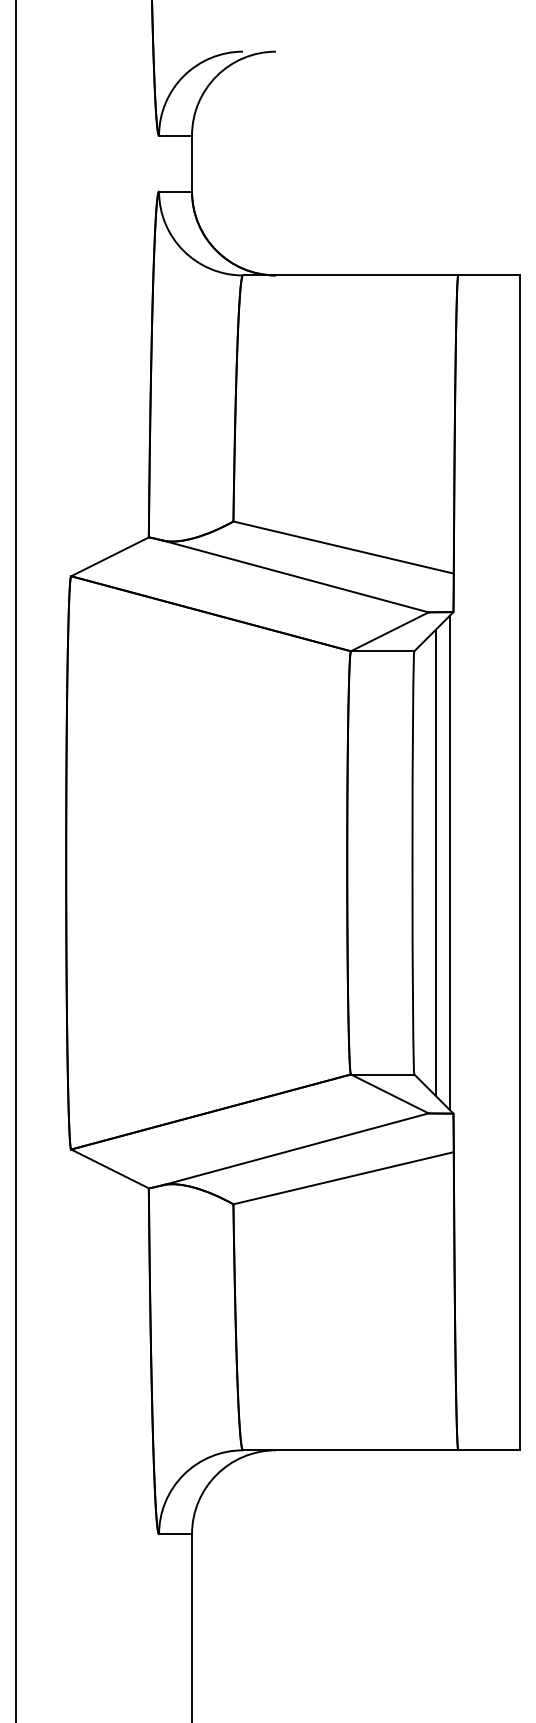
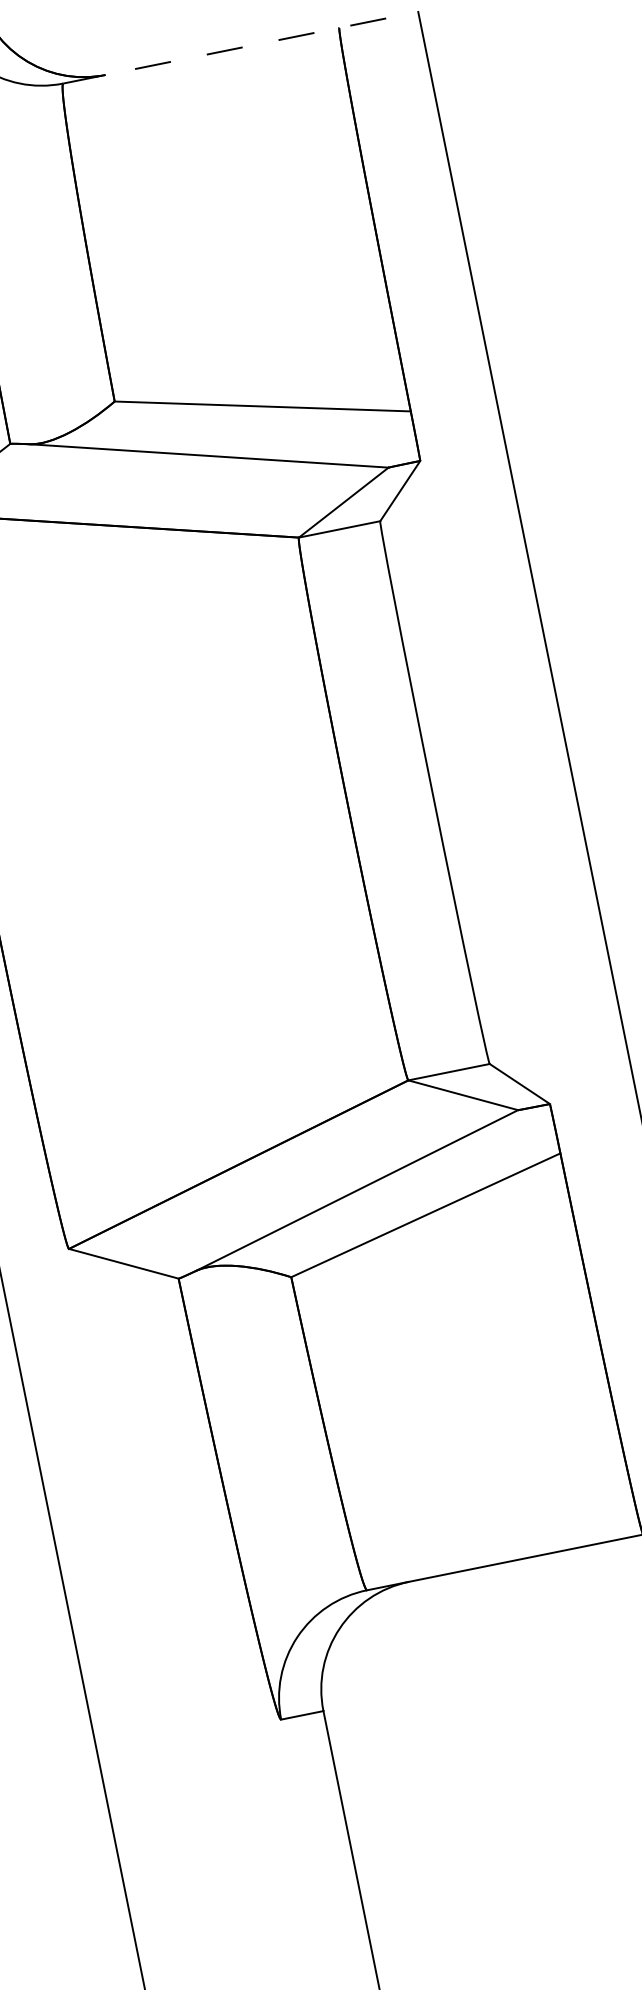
line: (381, 275) -> (240, 47), solid -> dashed
line: (435, 862) -> (462, 786), removed
line: (449, 862) -> (479, 783), removed

